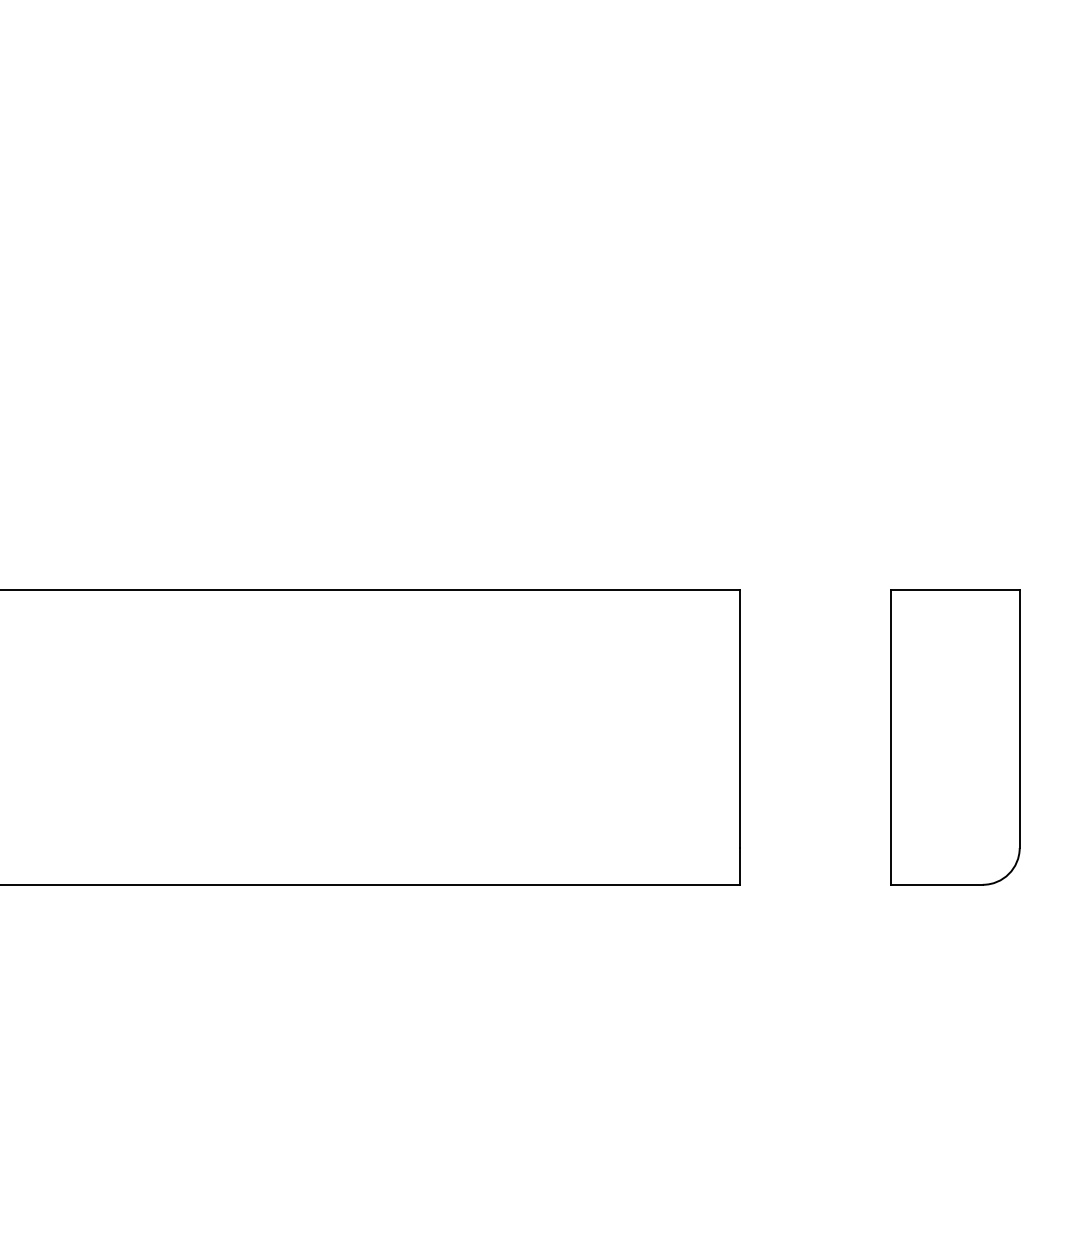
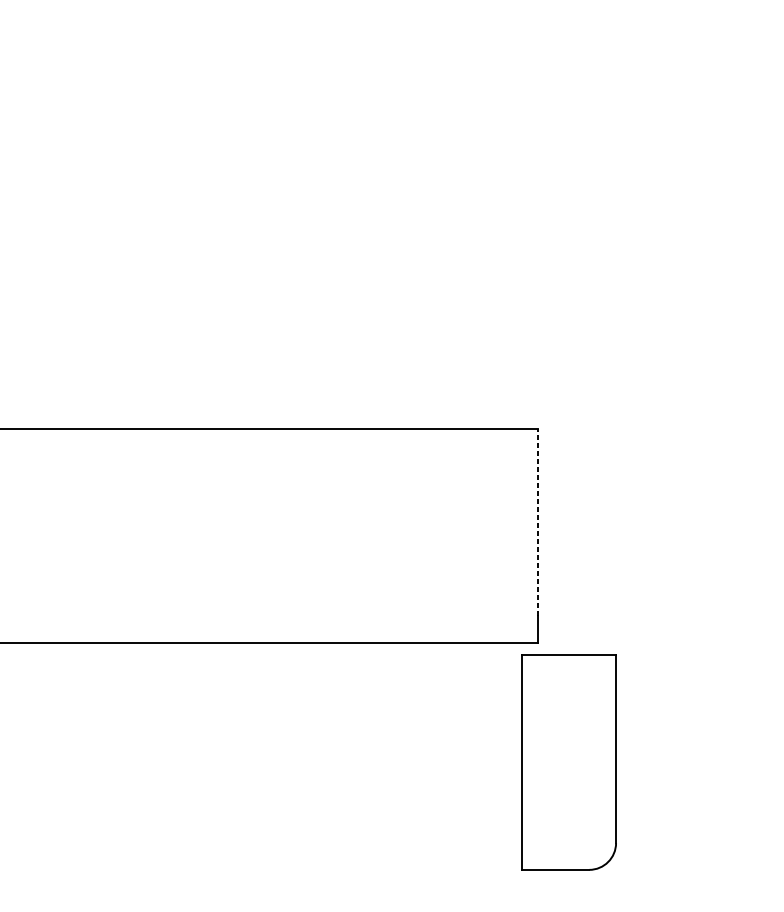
line: (739, 718) -> (537, 522), solid -> dashed
part: (955, 737) -> (569, 762), moved

